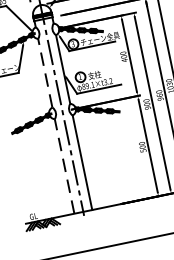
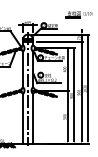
line: (45, 71) -> (23, 68), dashed -> solid
line: (64, 166) -> (23, 118), dashed -> solid

